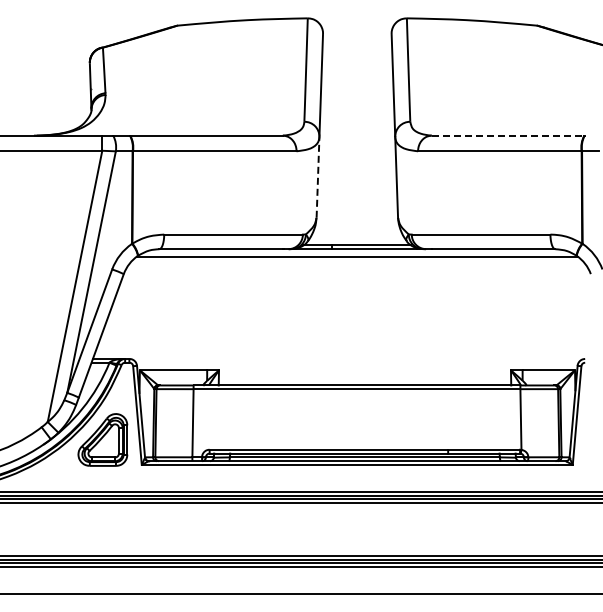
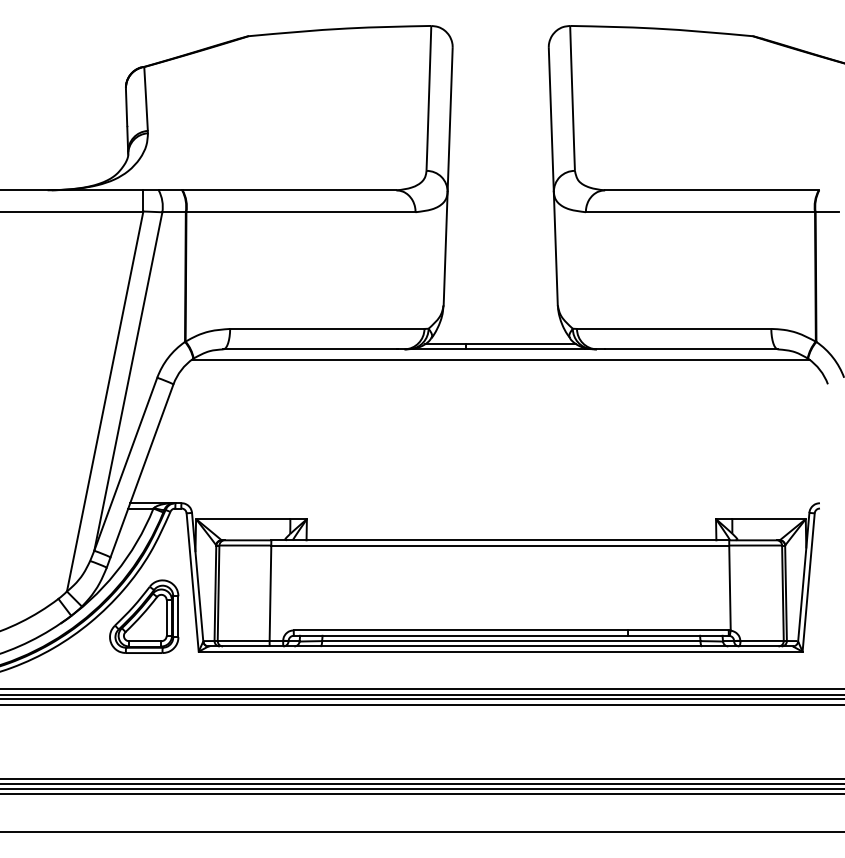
line: (508, 135) -> (712, 190), dashed -> solid
line: (318, 176) -> (446, 247), dashed -> solid

